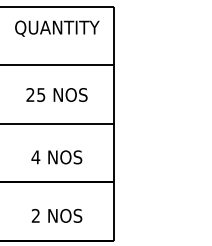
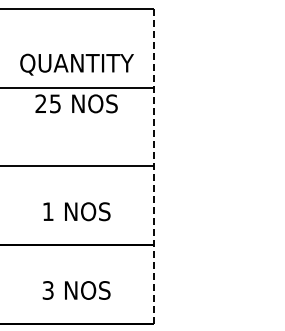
text: (56, 28) -> (76, 64), moved
text: (56, 94) -> (76, 103), moved
line: (114, 123) -> (153, 166), solid -> dashed
text: (36, 157) -> (48, 211), 4 -> 1
text: (35, 215) -> (47, 290), 2 -> 3

